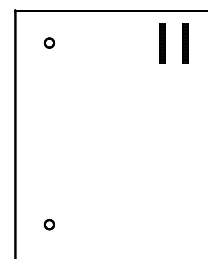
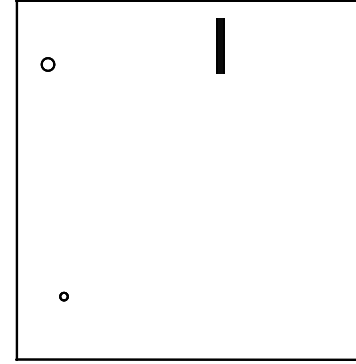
part: (49, 43) -> (47, 64), moved
part: (185, 43) -> (251, 45), removed
part: (49, 224) -> (63, 296), size x0.6

